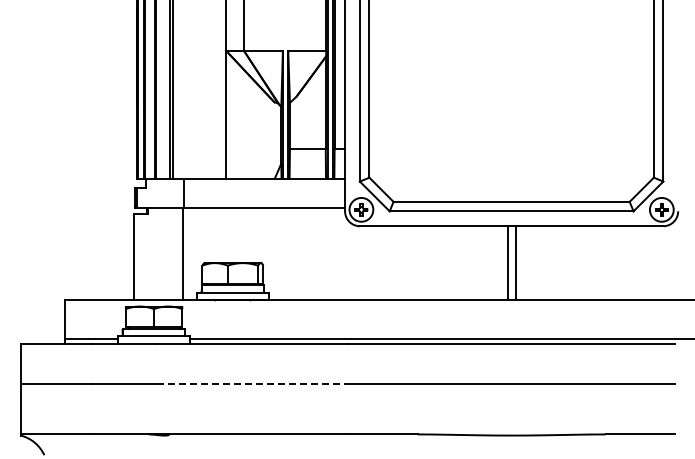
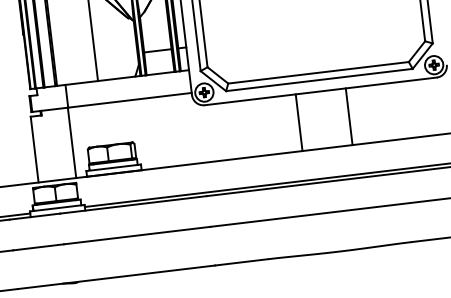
line: (507, 263) -> (298, 122), moved
line: (516, 263) -> (349, 116), moved
line: (252, 383) -> (136, 235), dashed -> solid

